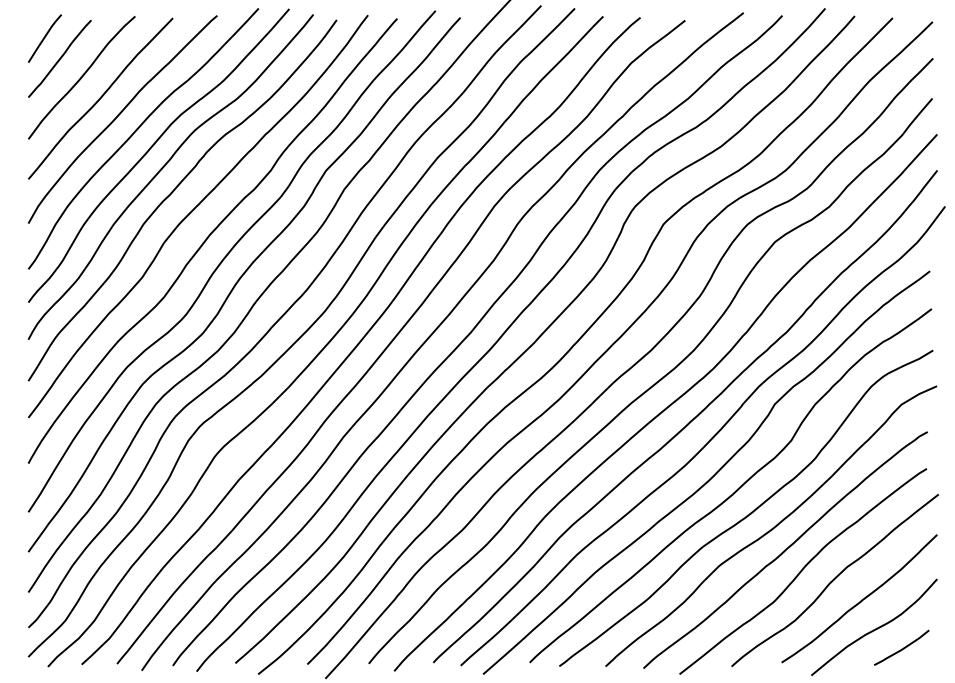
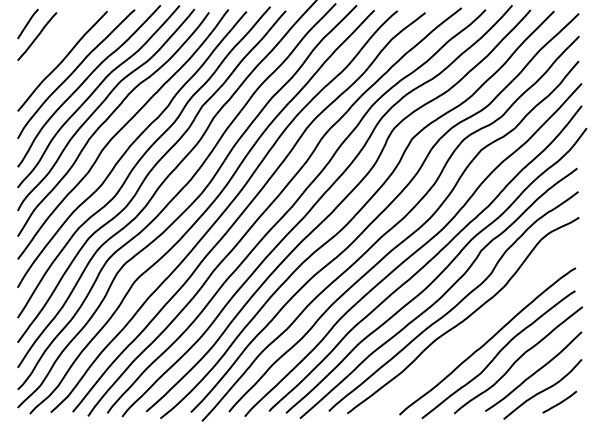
curve: (81, 76) -> (50, 47), removed
curve: (772, 527) -> (479, 327), removed

